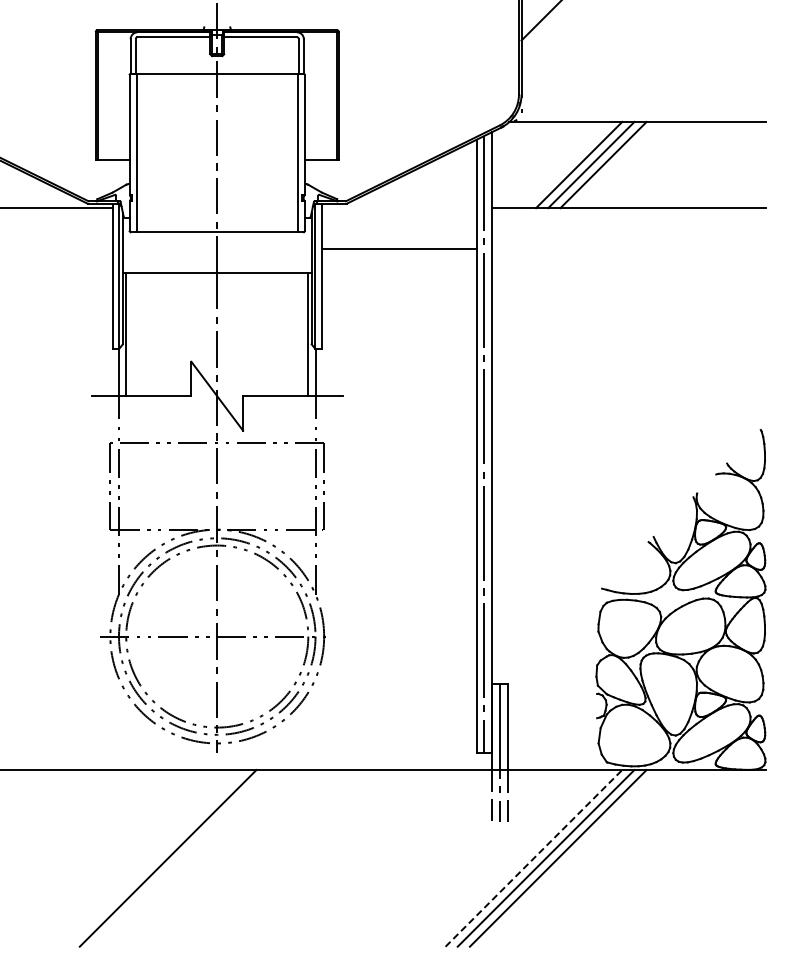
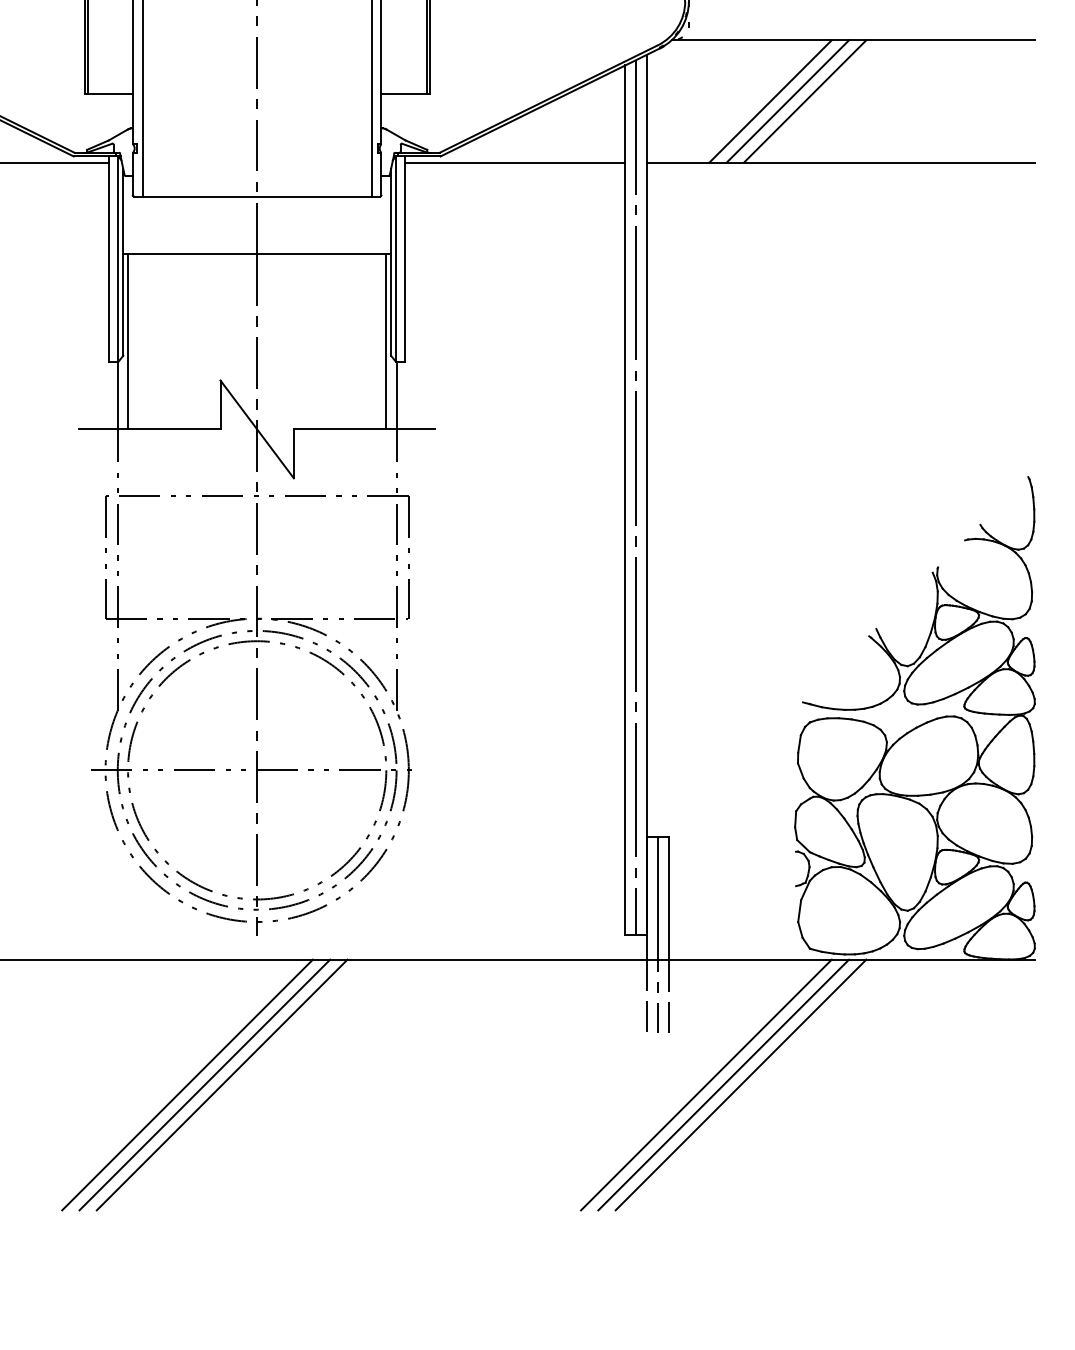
line: (398, 249) -> (514, 163), moved
line: (180, 858) -> (205, 1085), added
line: (192, 858) -> (222, 1085), added
line: (533, 858) -> (705, 1085), dashed -> solid

